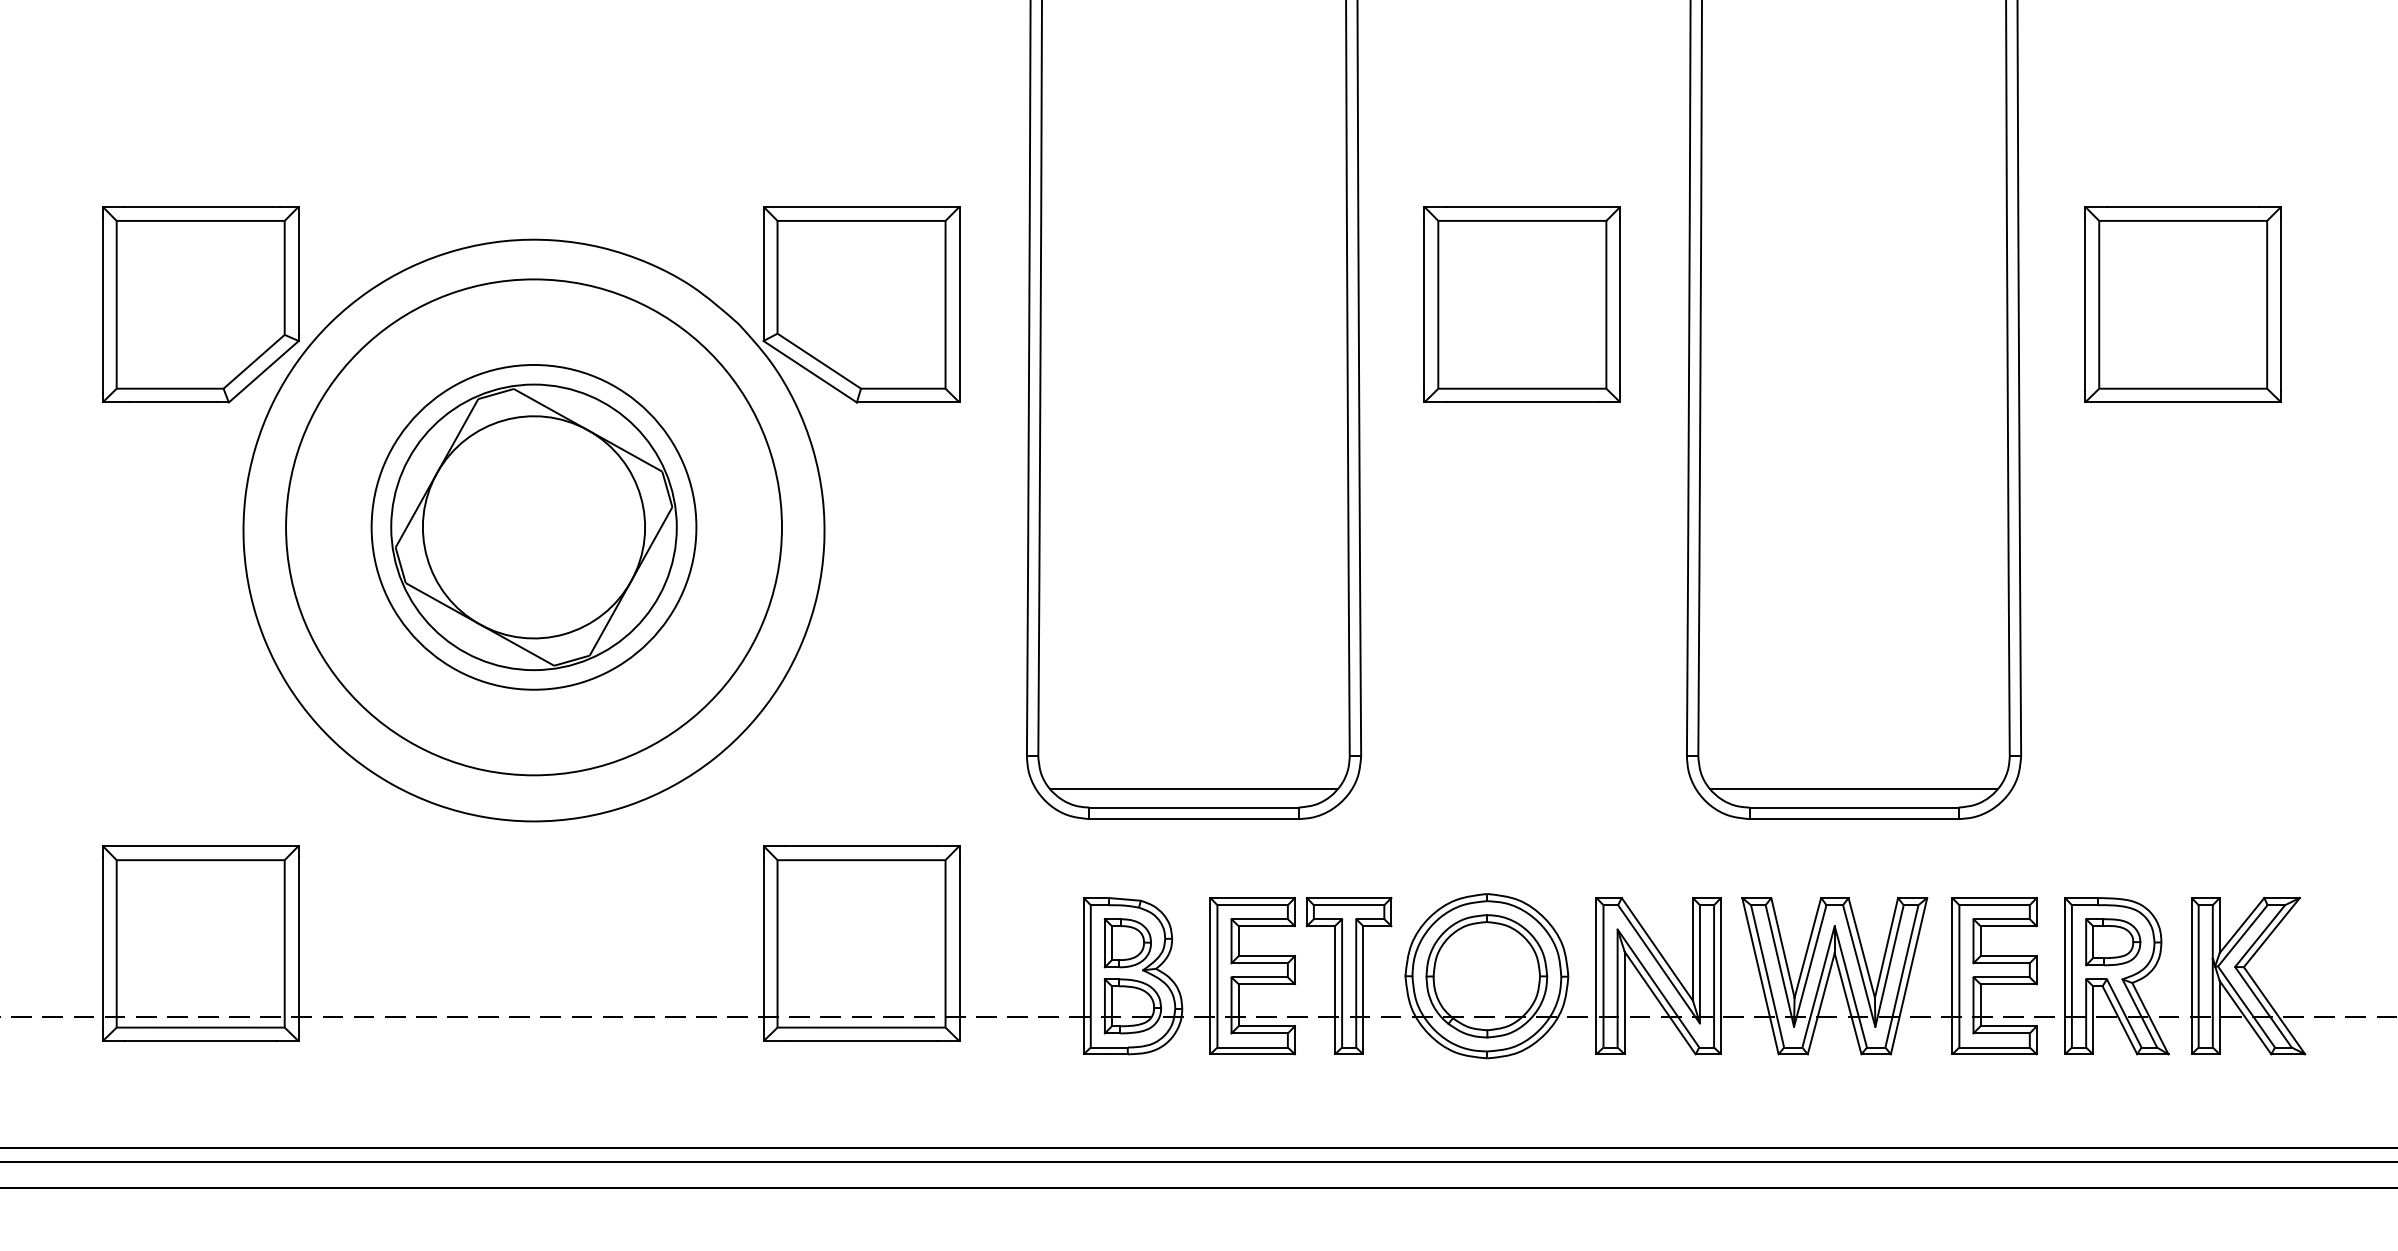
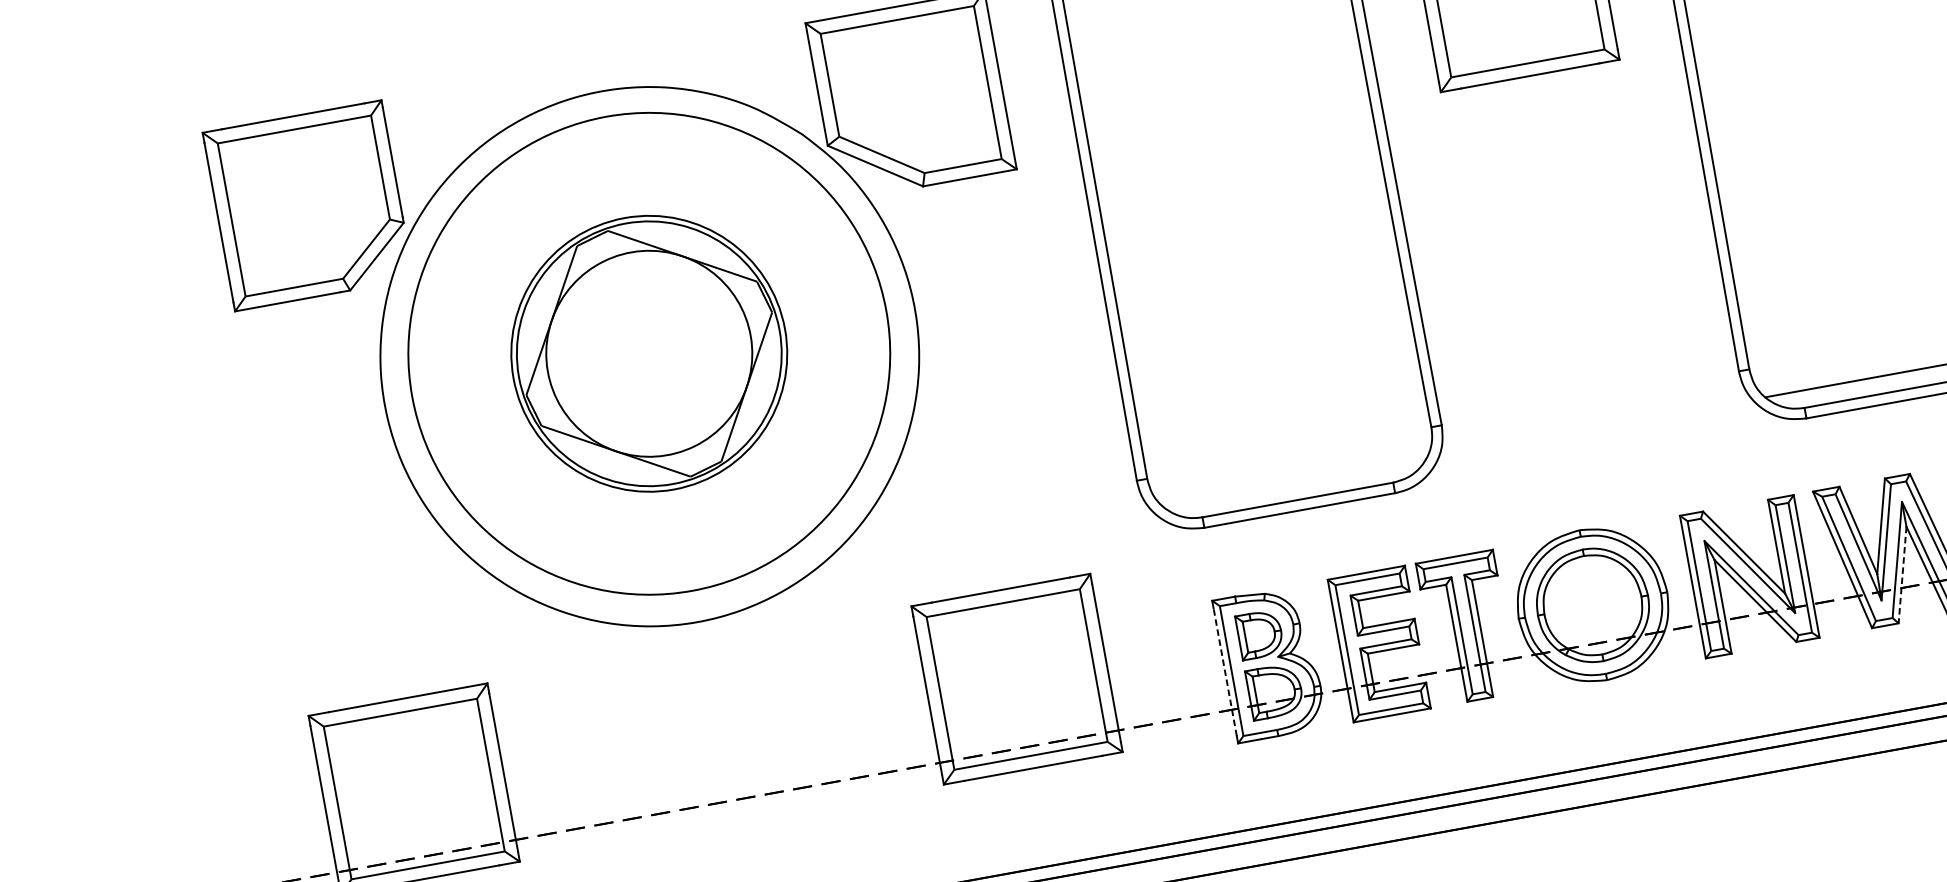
circle: (533, 526) -> (648, 353), size x1.6
circle: (533, 527) -> (648, 354), size x0.6
line: (1193, 788) -> (1294, 482), removed
line: (1083, 975) -> (1224, 671), solid -> dashed
line: (1821, 1004) -> (1902, 575), solid -> dashed

